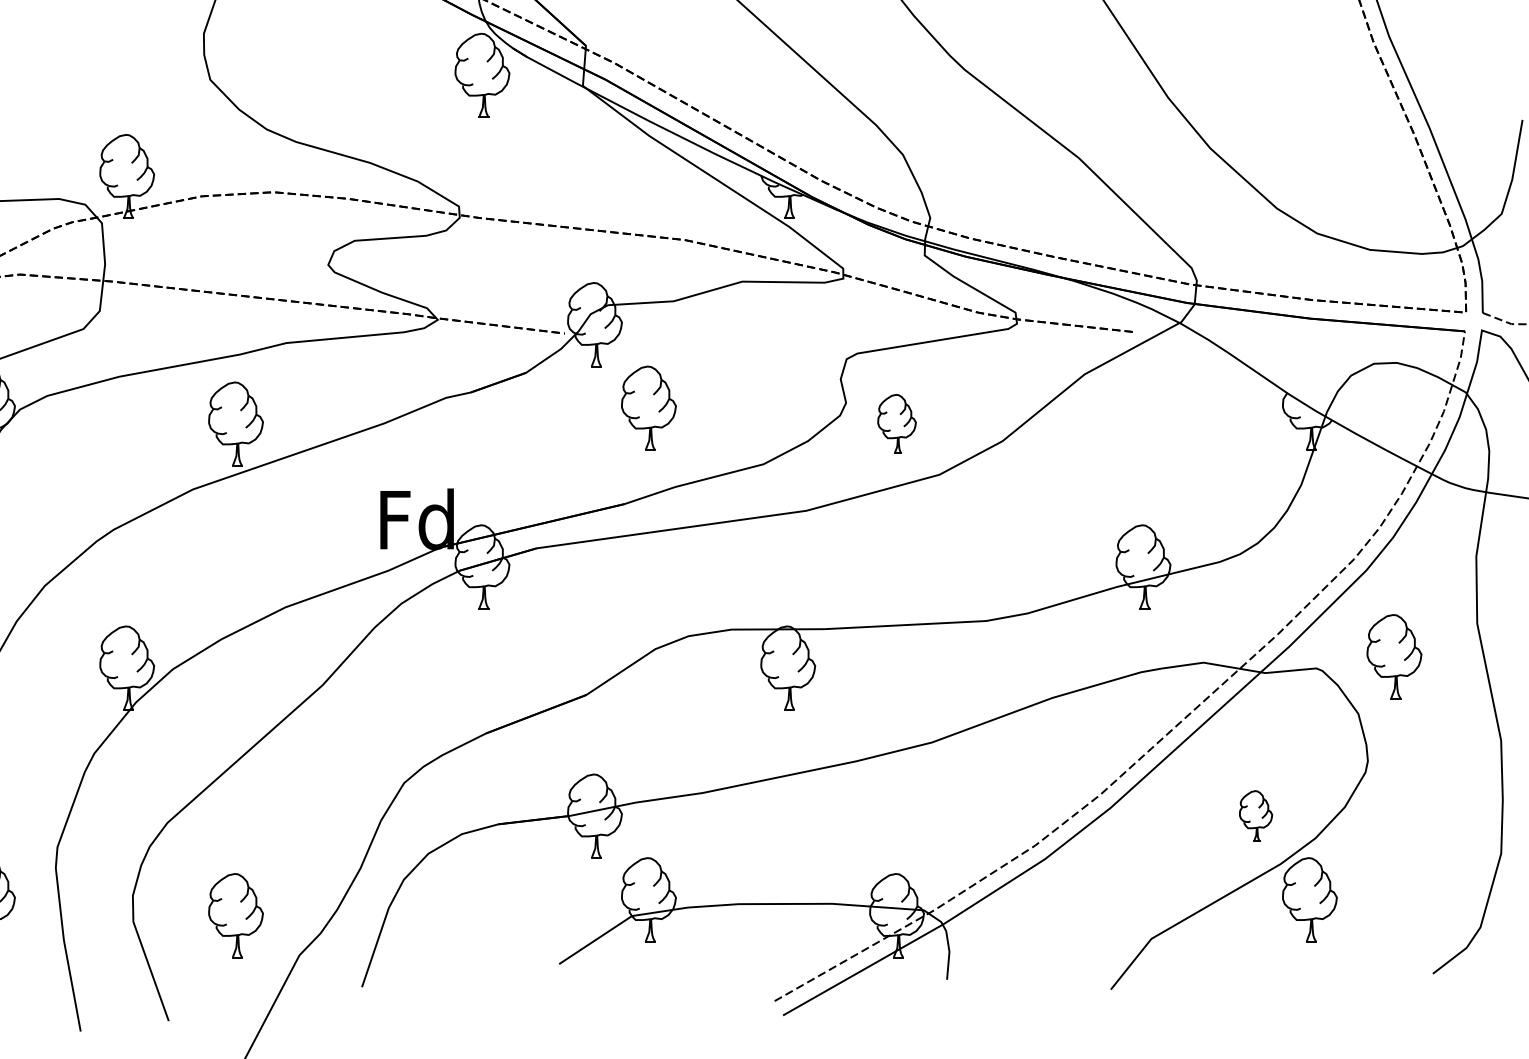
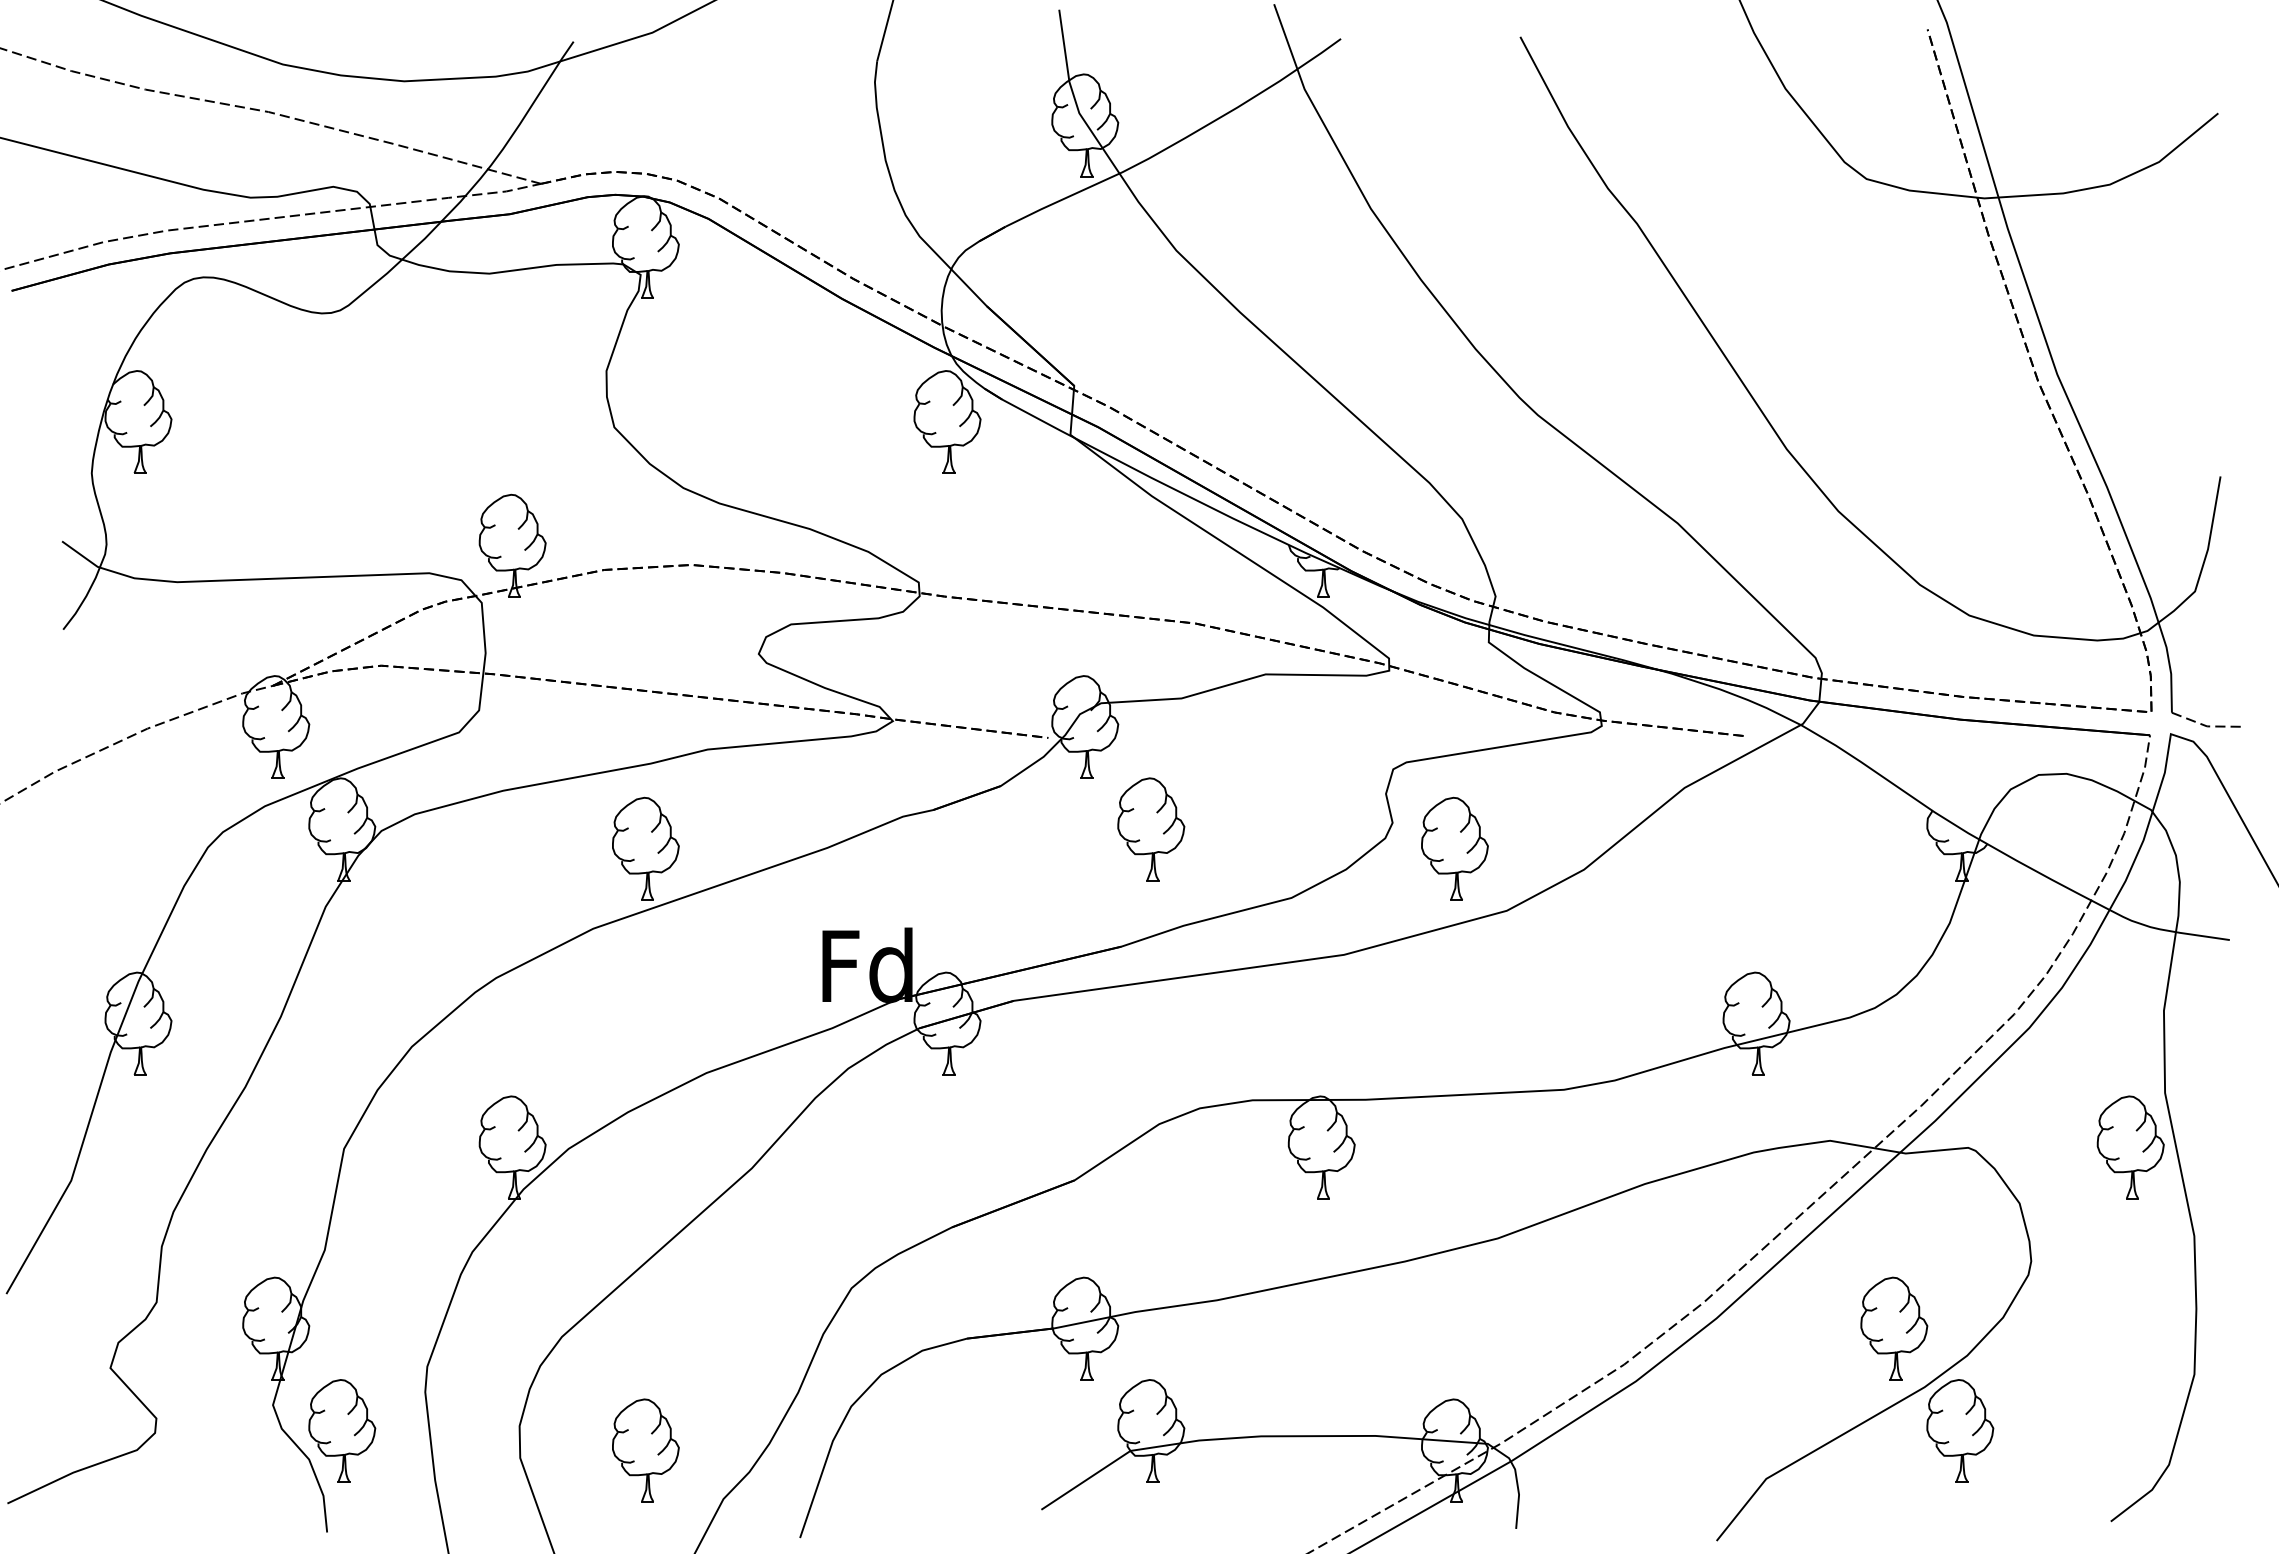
part: (896, 423) -> (1454, 848), size x1.43
part: (1394, 656) -> (2130, 1147), moved
part: (1256, 816) -> (1894, 1328), size x1.67

